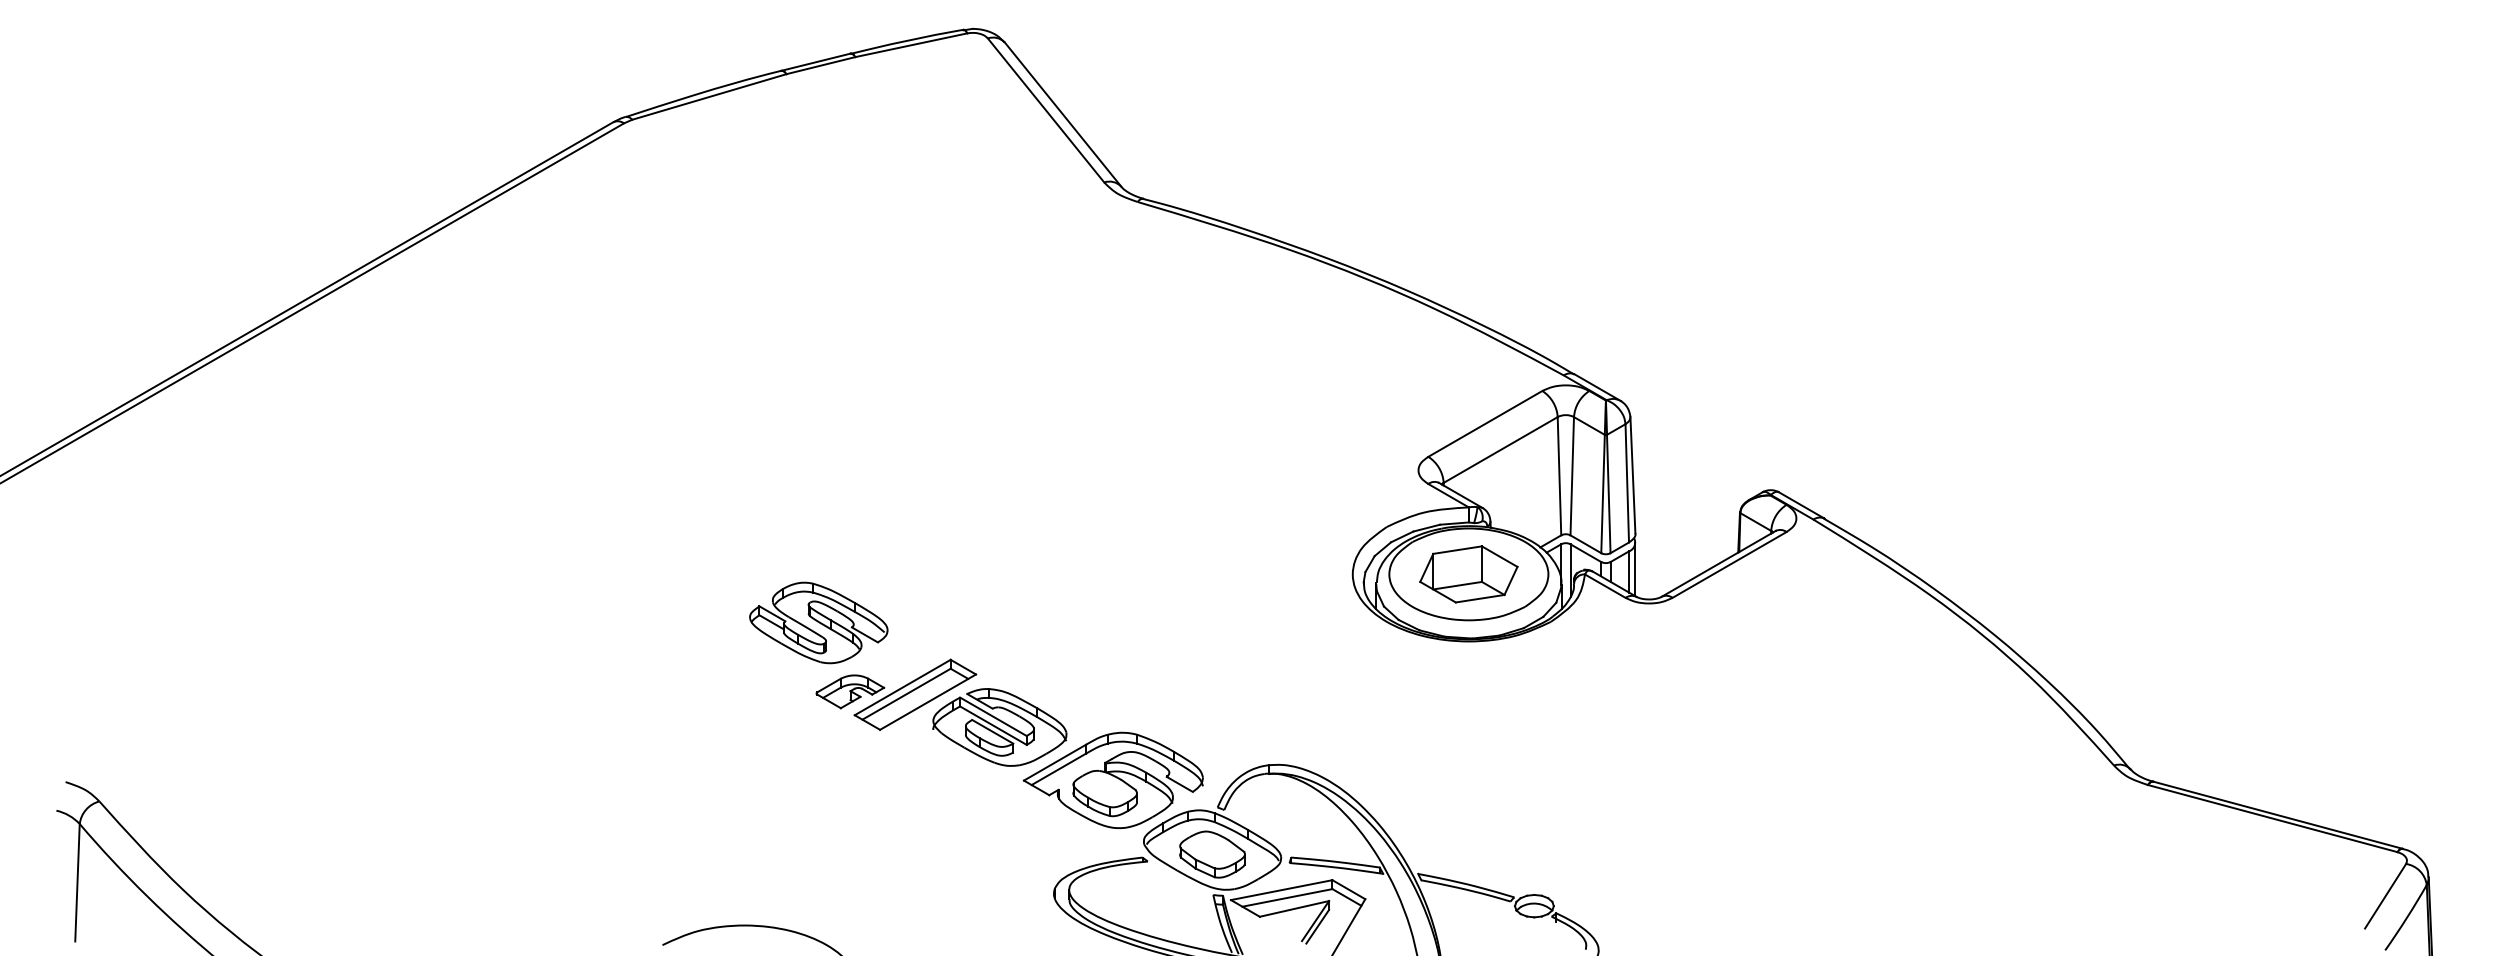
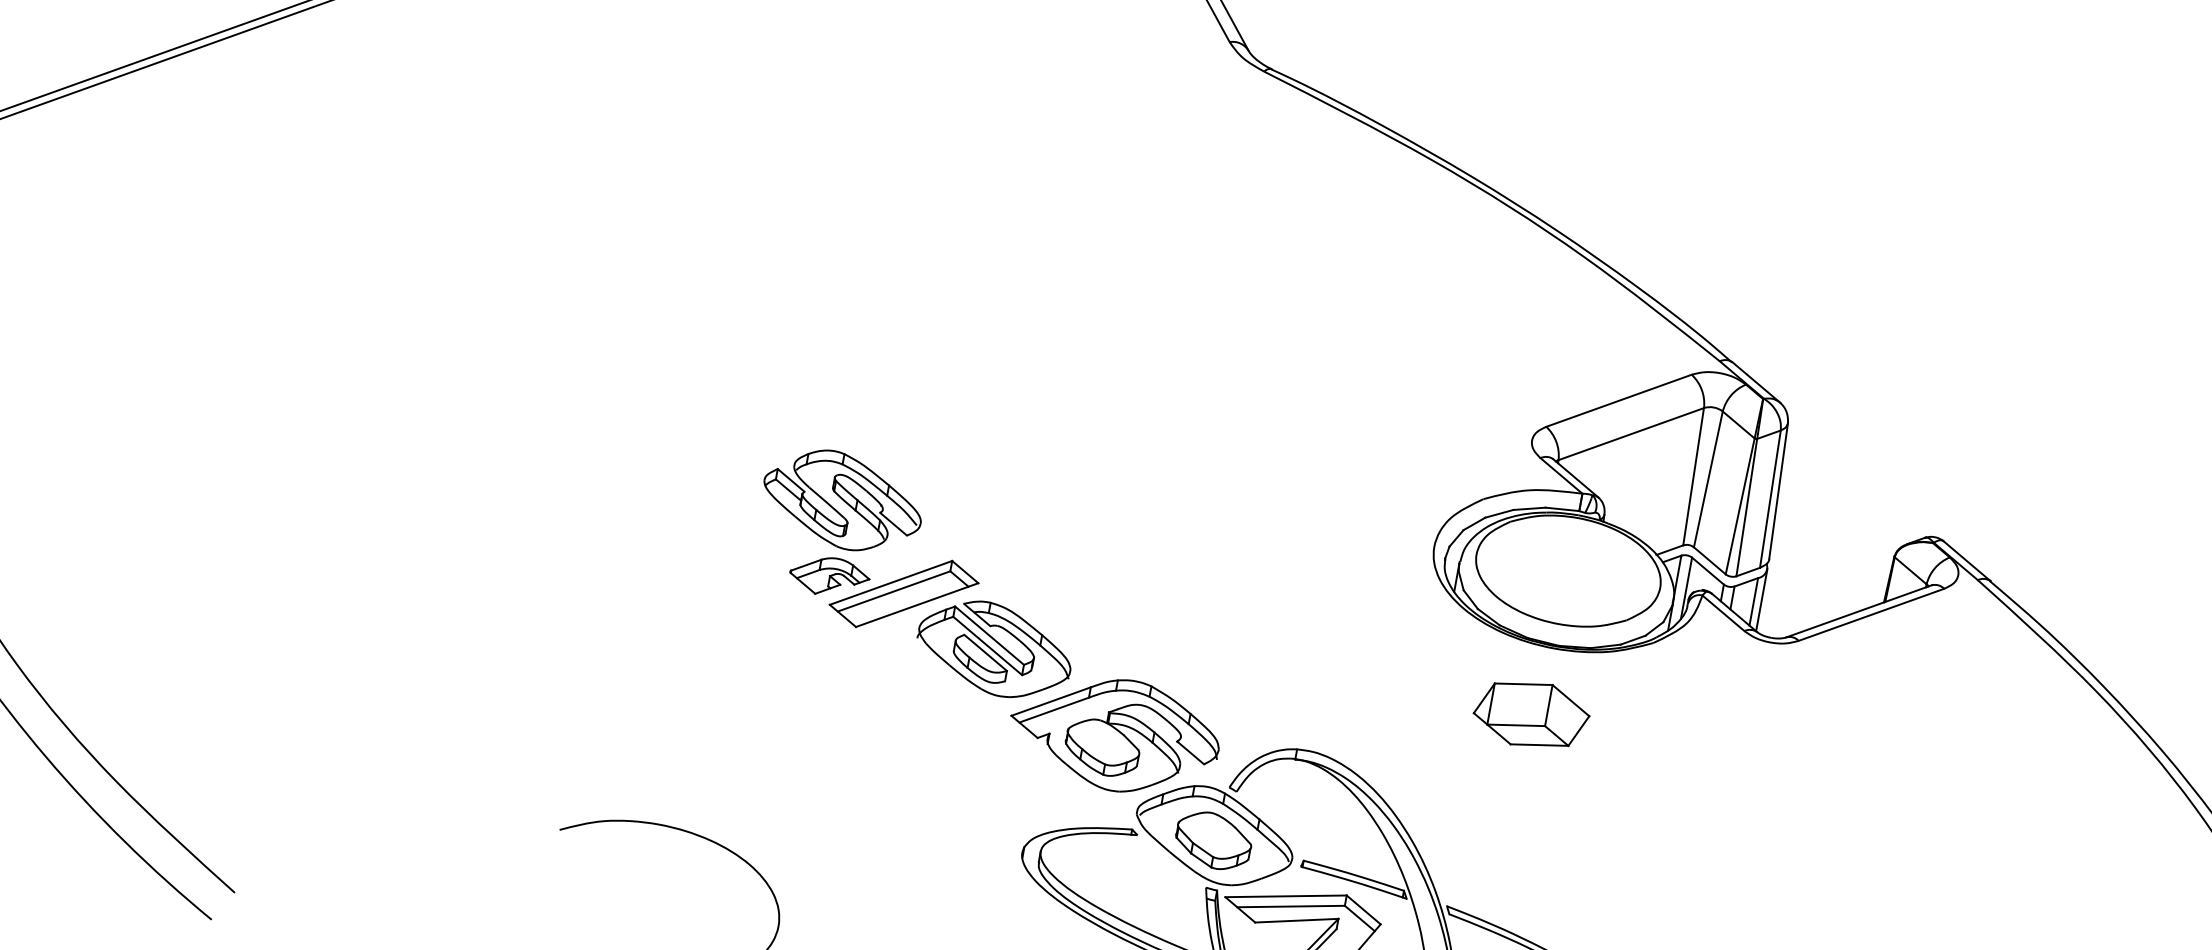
part: (1468, 574) -> (1531, 714), moved
part: (818, 622) -> (842, 500), moved

